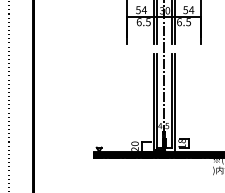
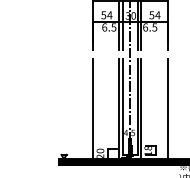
line: (127, 102) -> (92, 109), added
line: (201, 102) -> (167, 109), added

